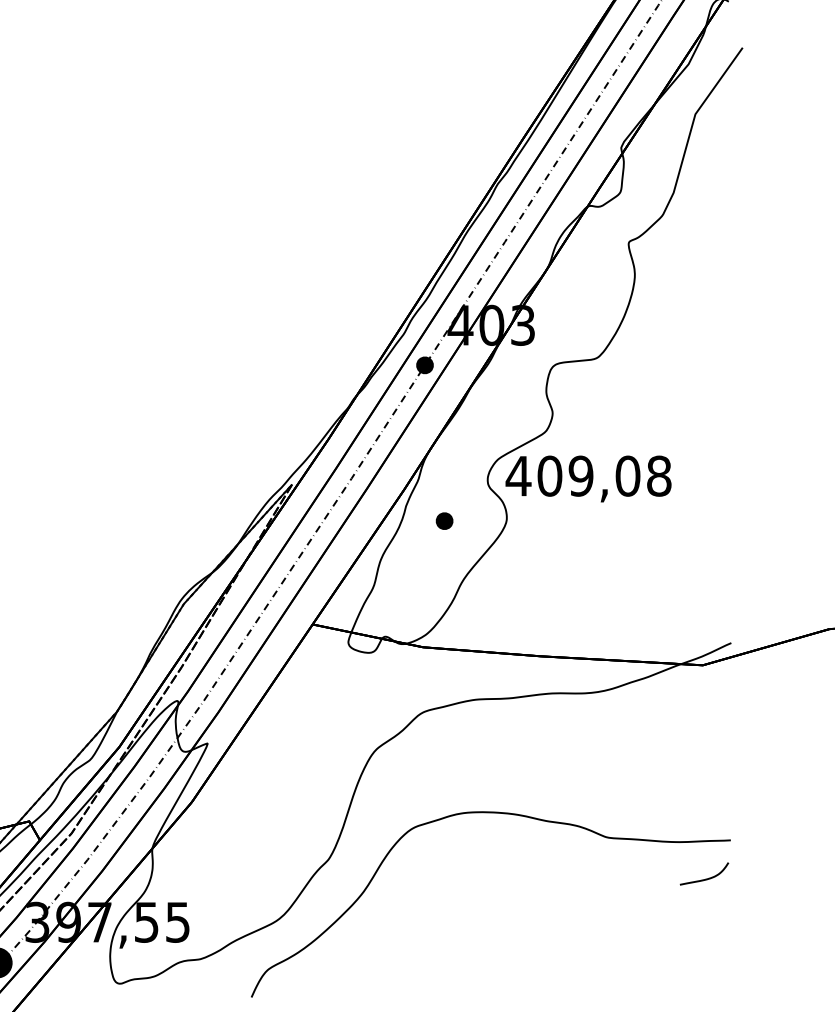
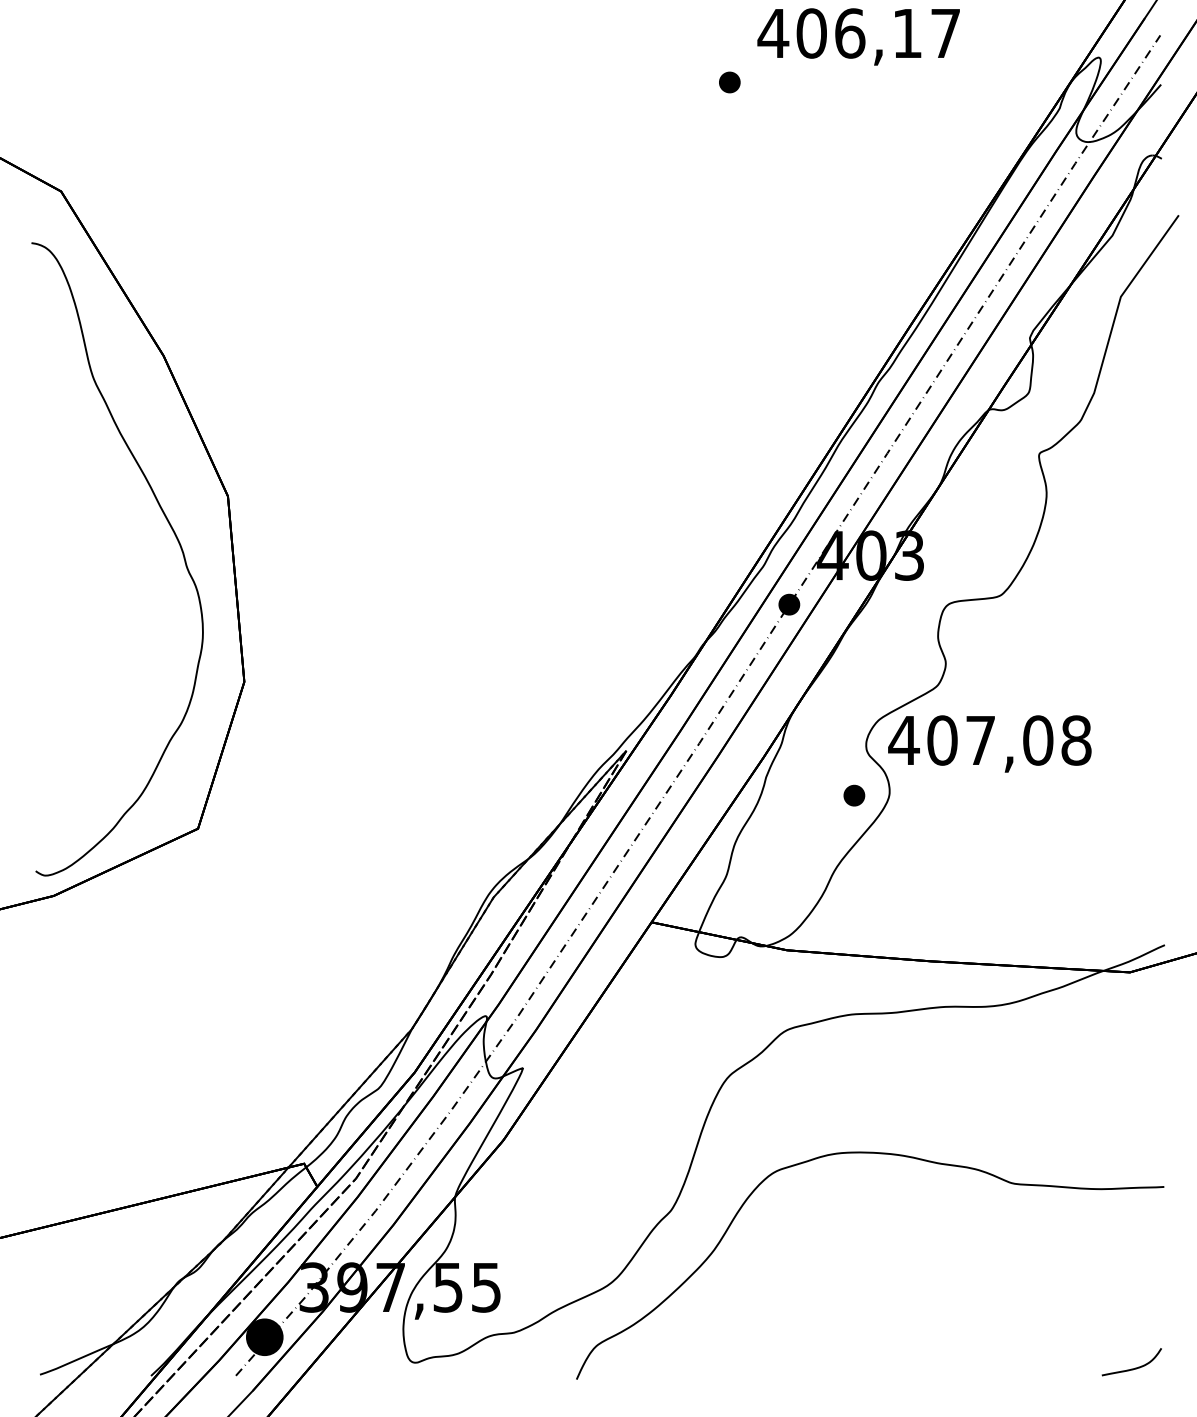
text: (580, 476) -> (980, 740), 409,08 -> 407,08
part: (444, 521) -> (854, 795), moved
curve: (704, 879) -> (1131, 1368), moved

